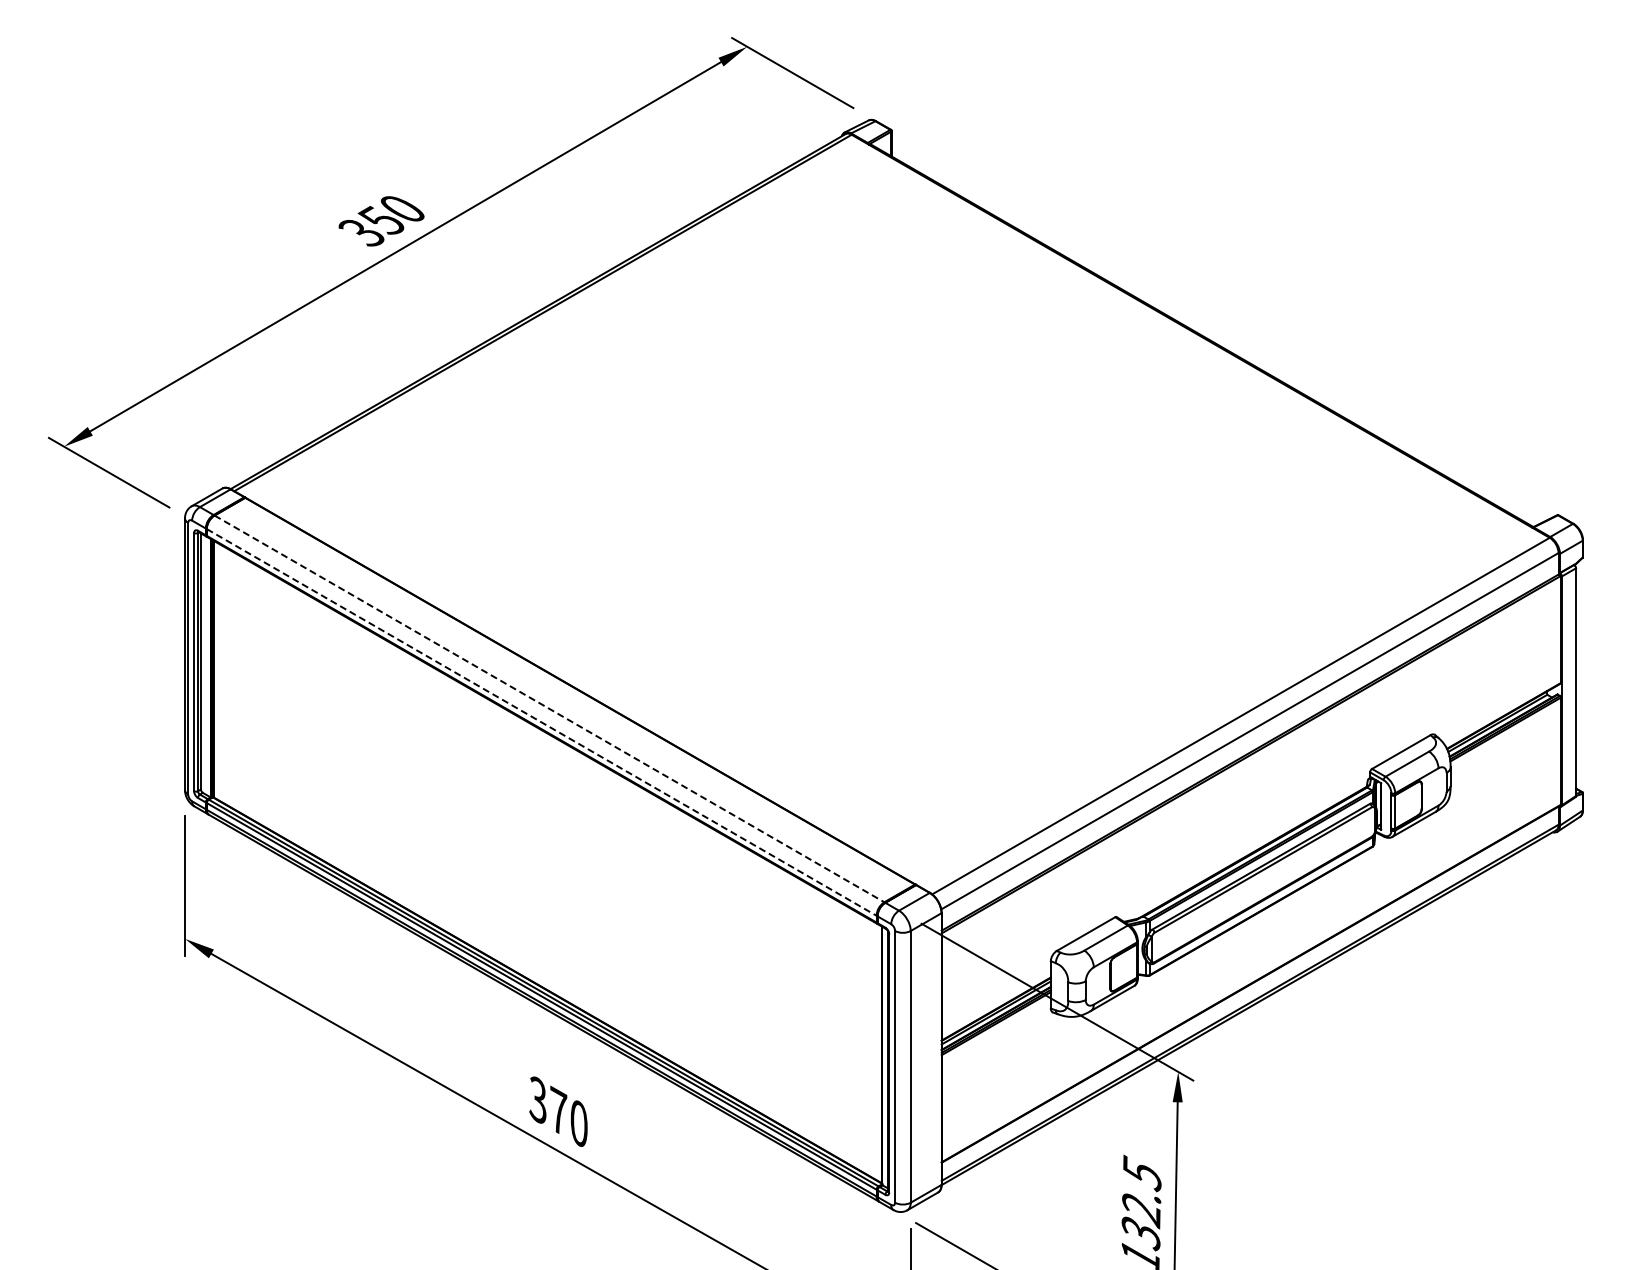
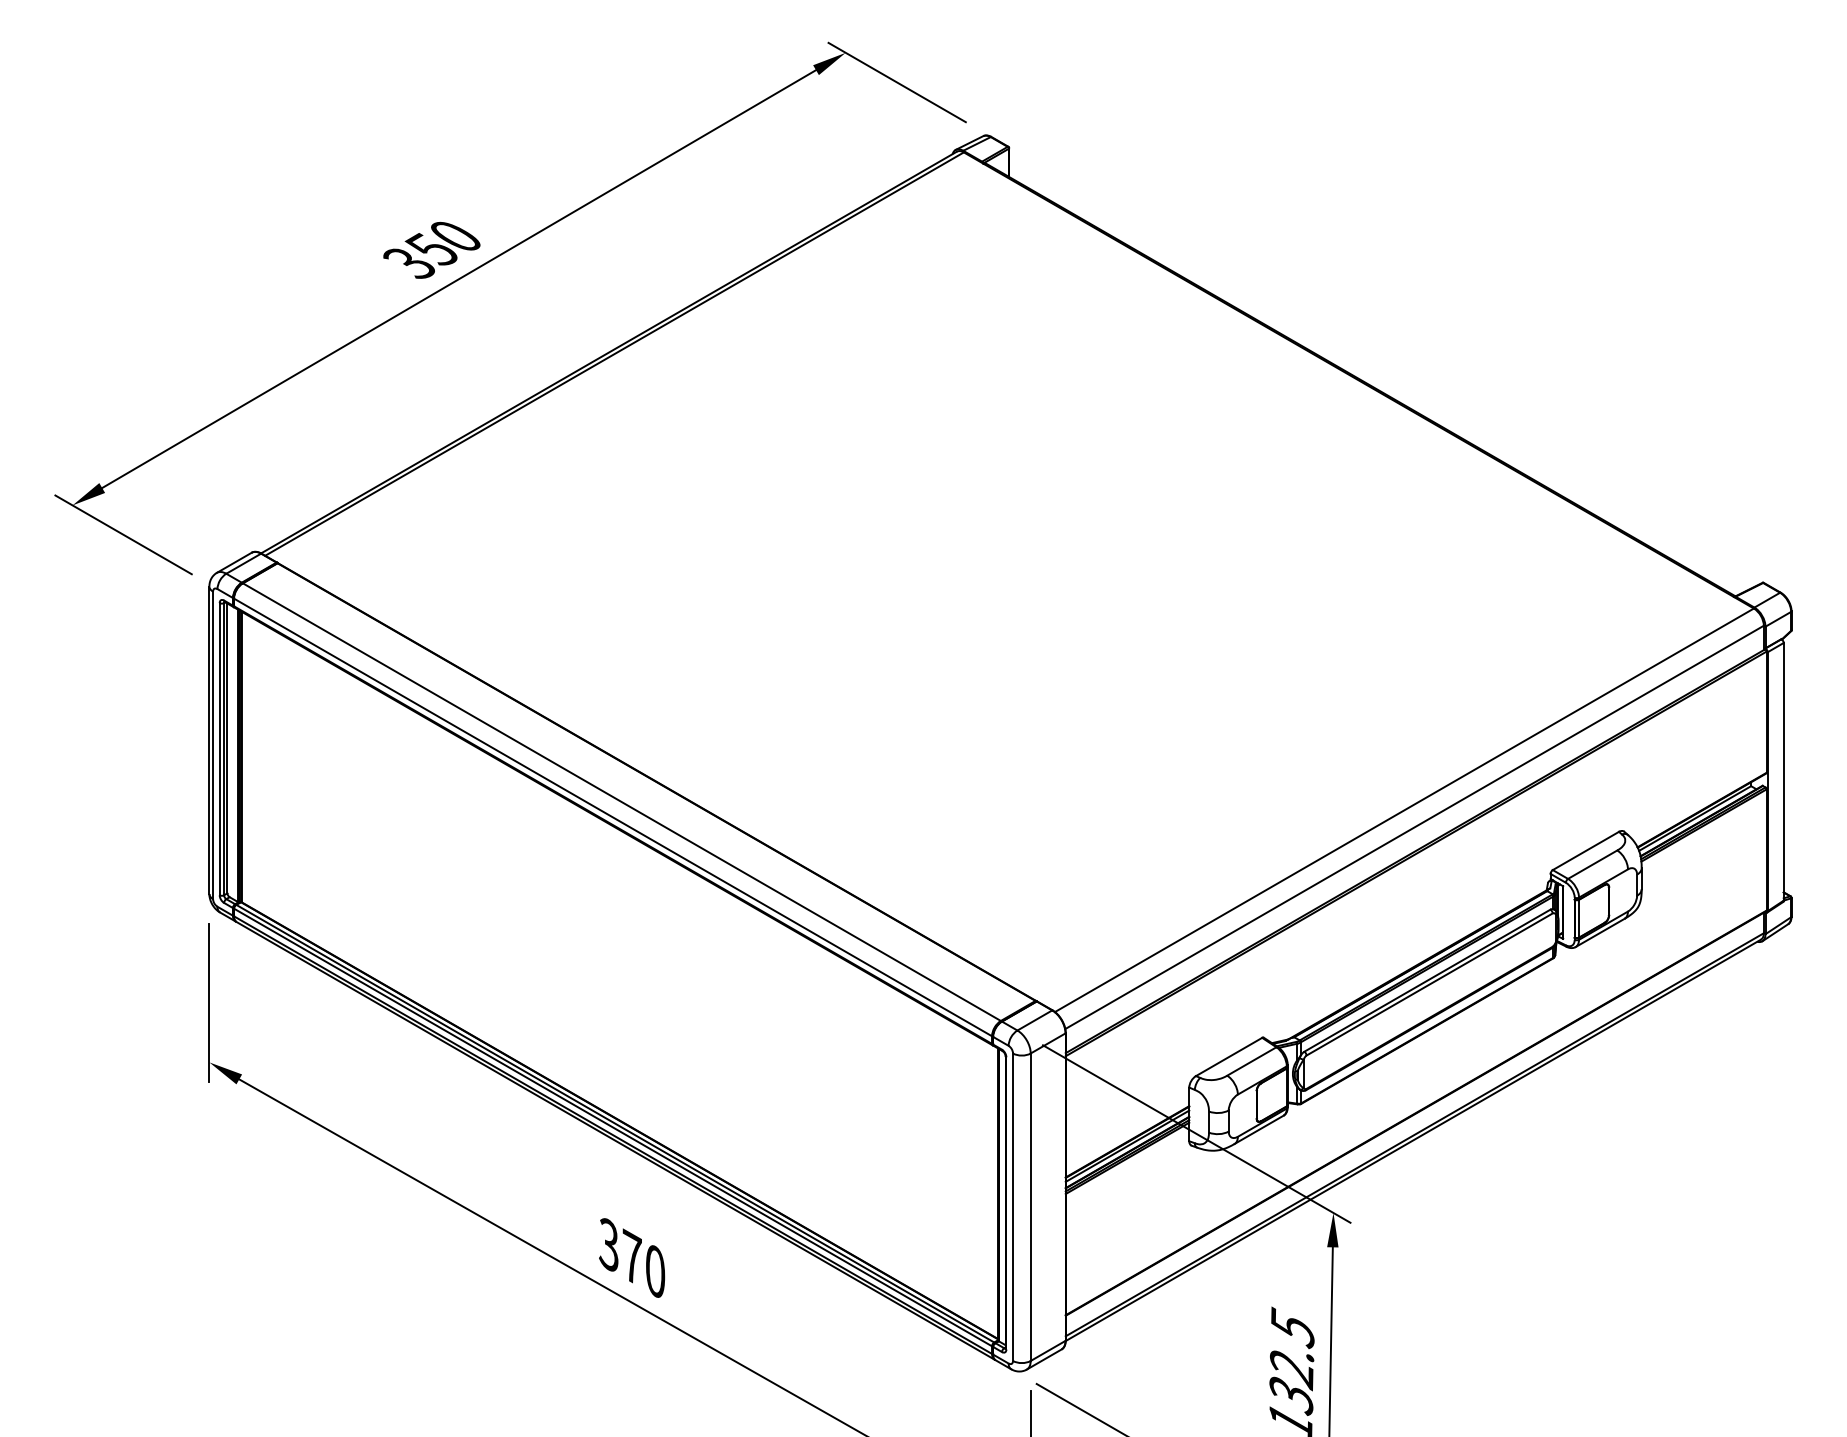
line: (549, 708) -> (621, 801), dashed -> solid
line: (541, 722) -> (612, 817), dashed -> solid

